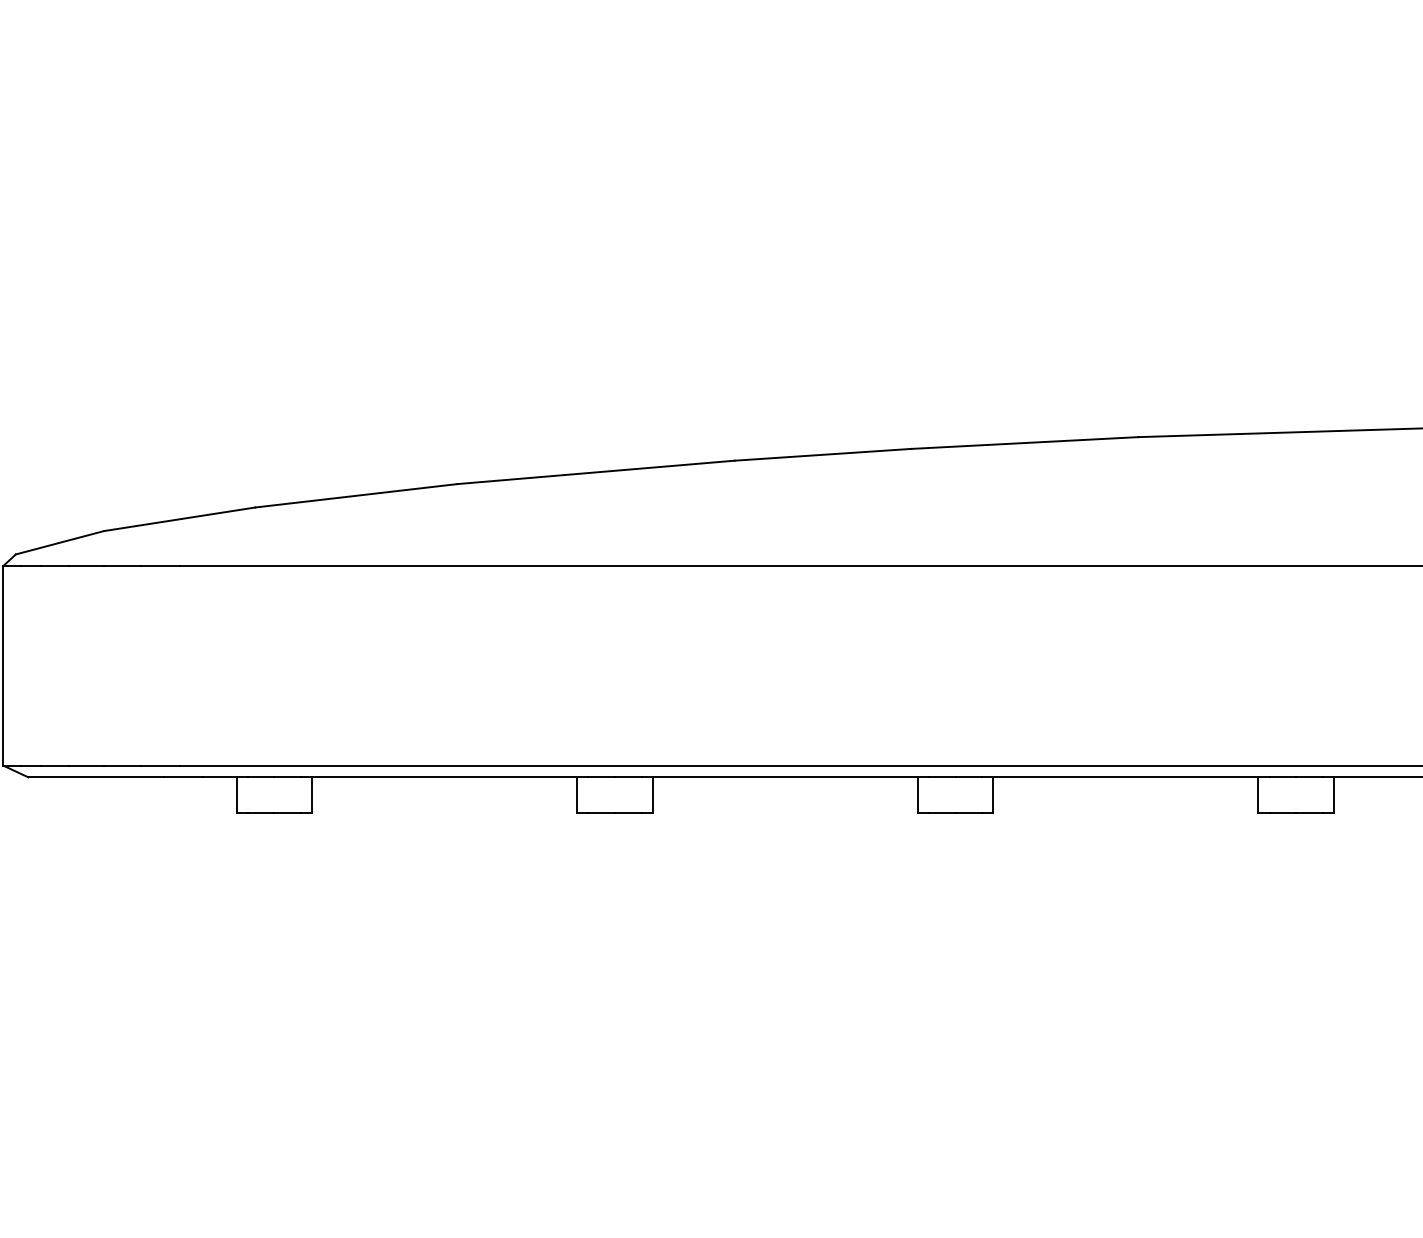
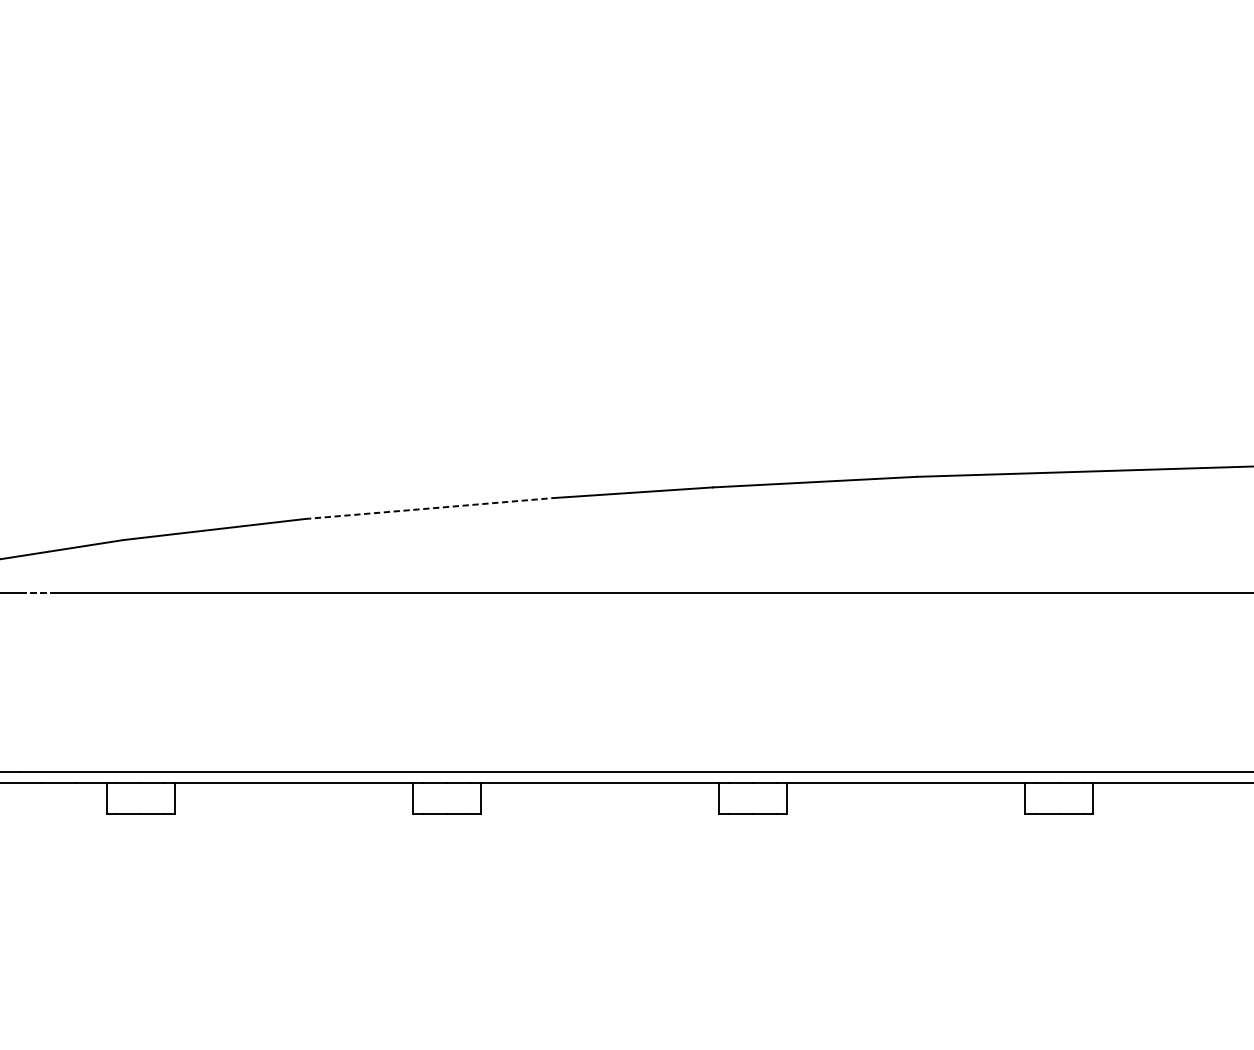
line: (596, 472) -> (430, 508), solid -> dashed
line: (160, 566) -> (38, 593), solid -> dashed

